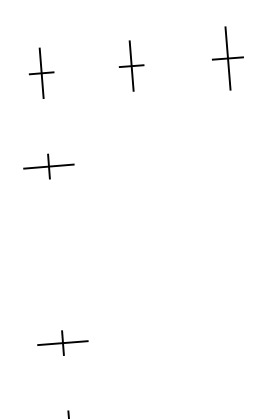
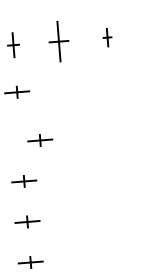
part: (227, 58) -> (107, 37), size x0.6
part: (130, 65) -> (58, 41), size x1.6
part: (95, 261) -> (40, 140), added

